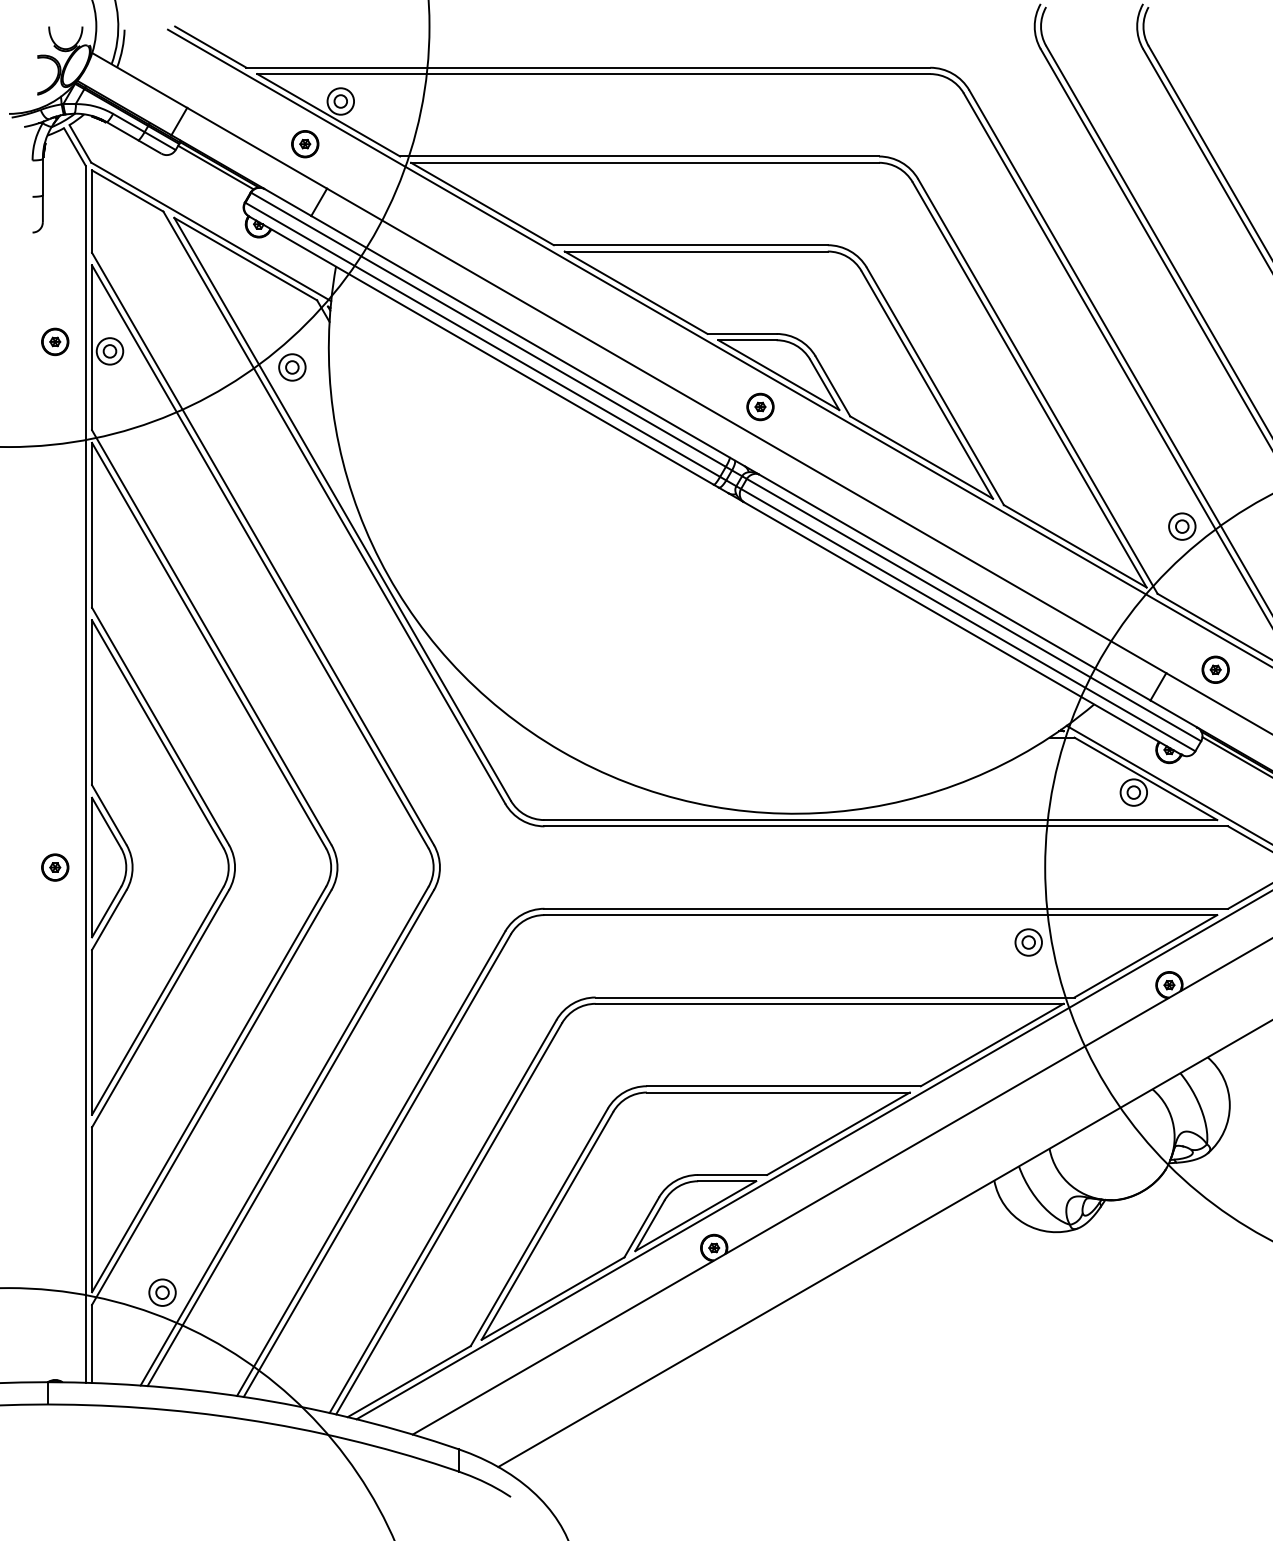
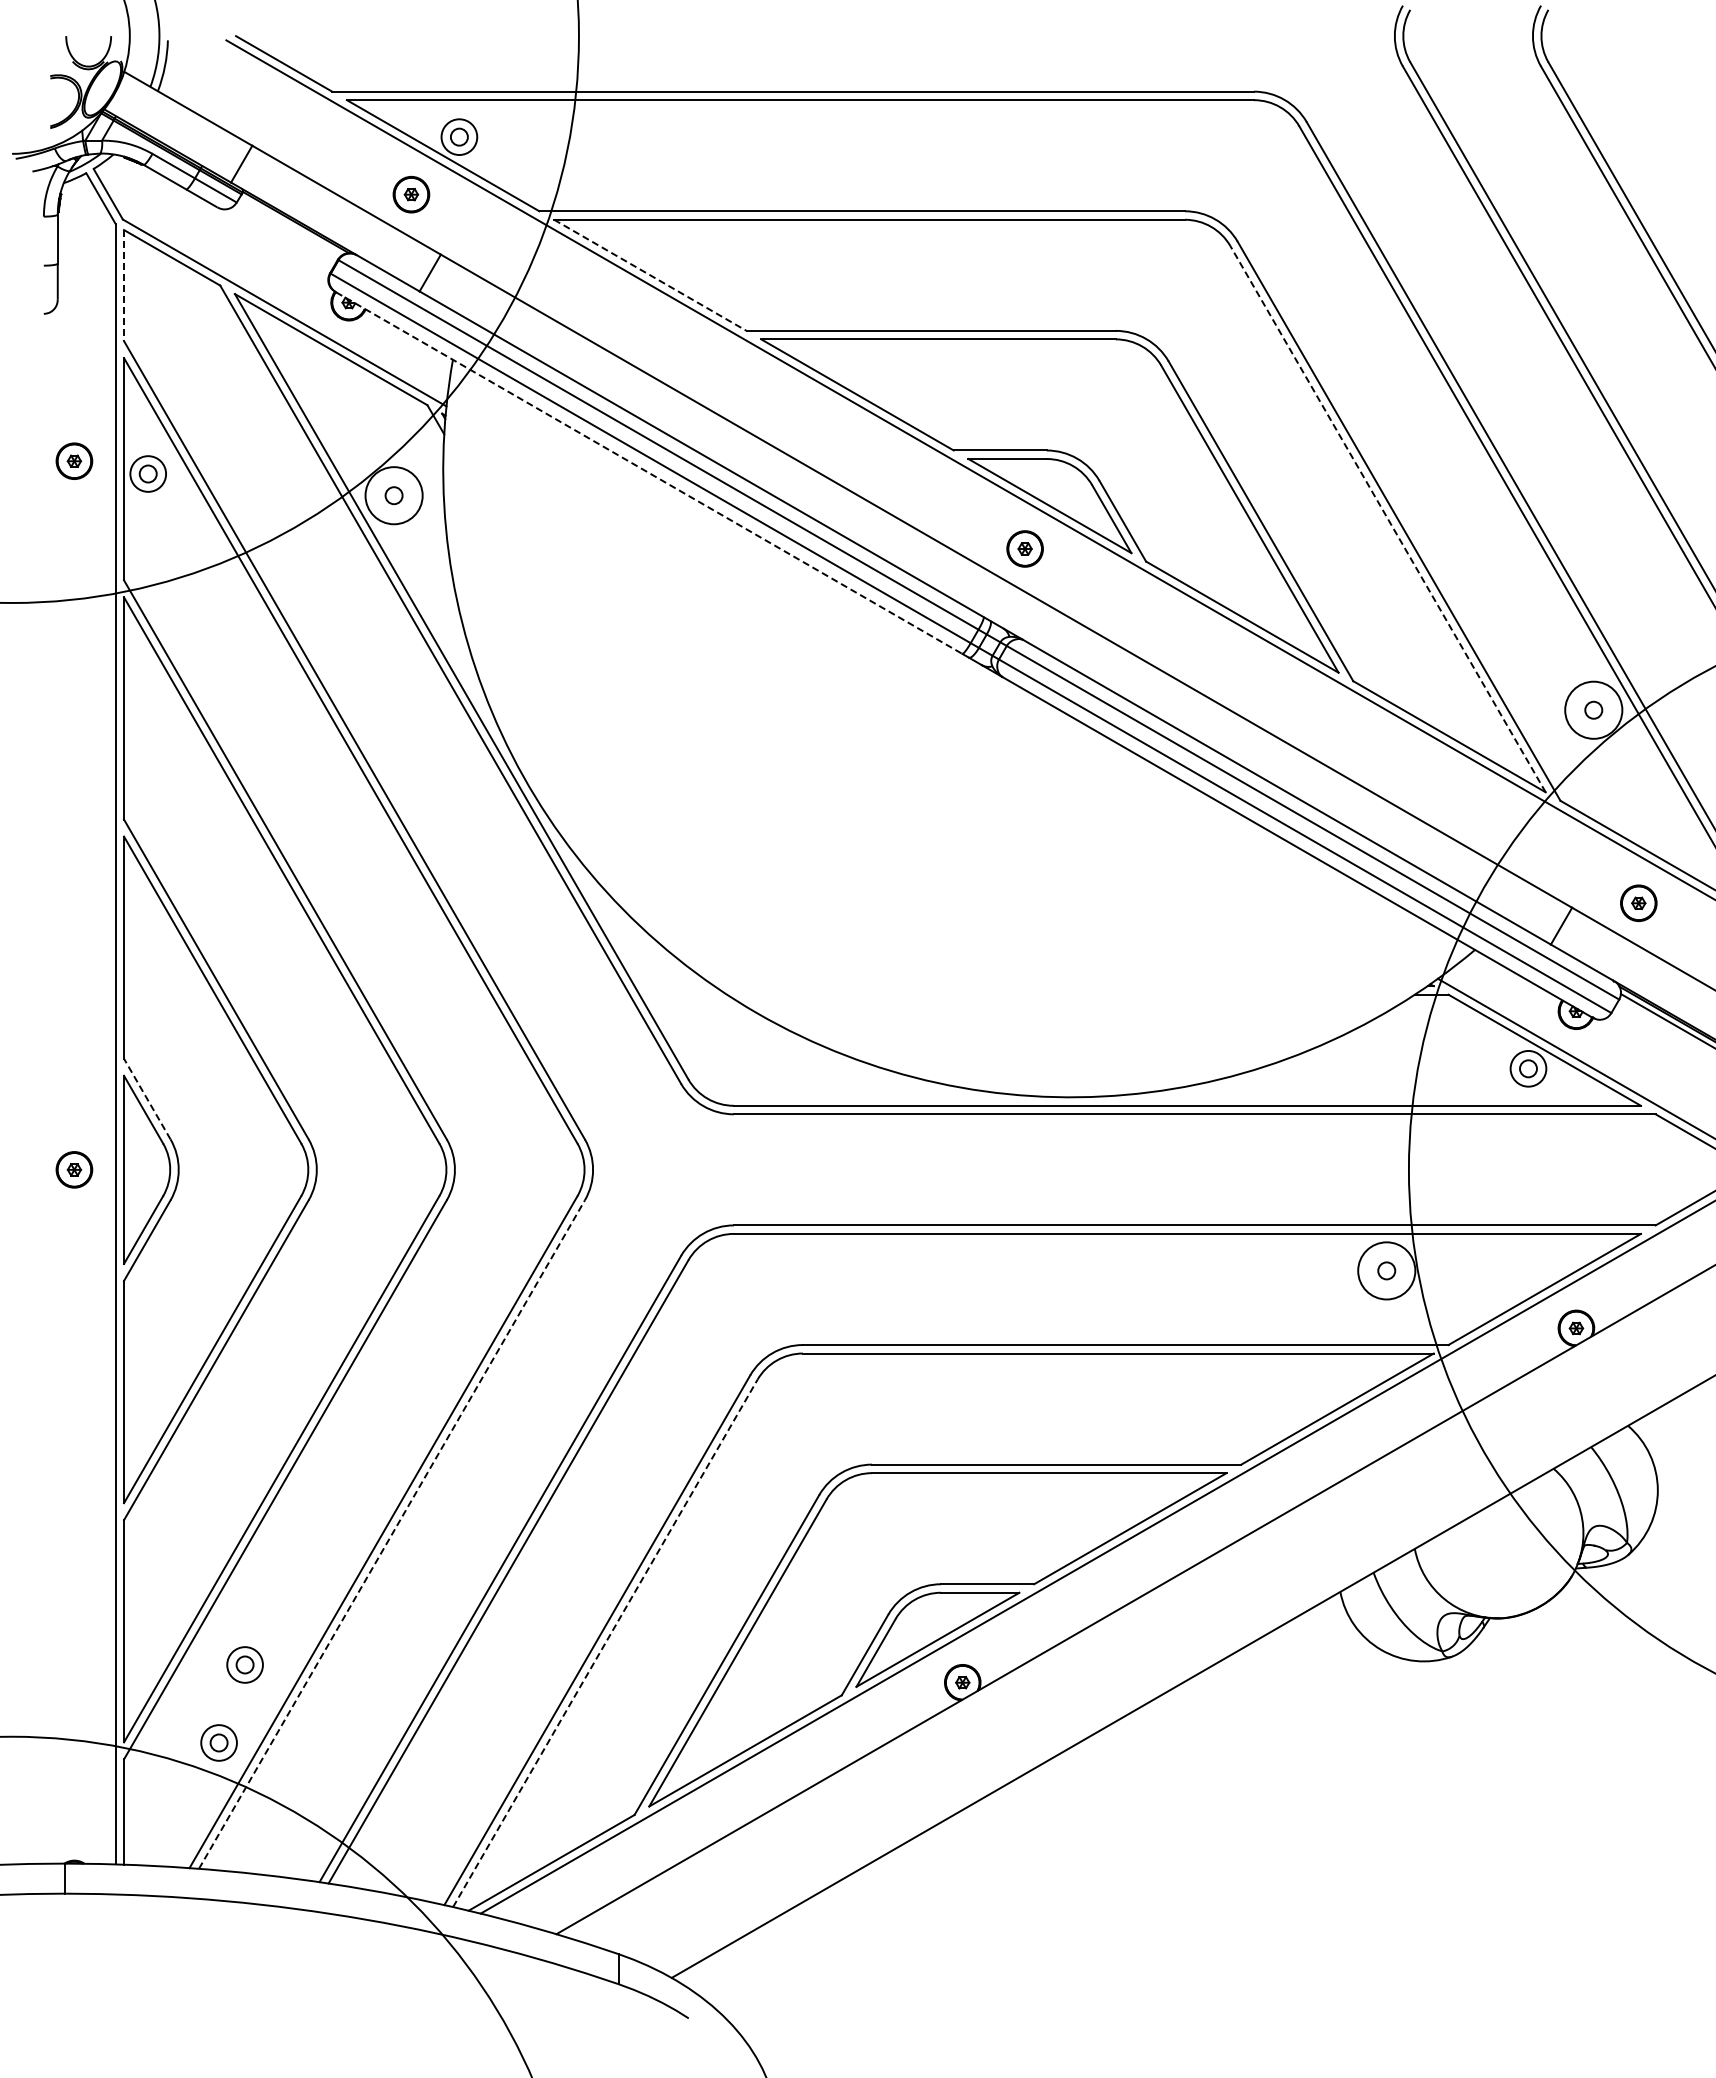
line: (215, 167) -> (290, 225), removed
line: (482, 204) -> (650, 275), solid -> dashed
line: (92, 211) -> (124, 285), solid -> dashed
line: (481, 351) -> (649, 473), solid -> dashed
circle: (291, 367) -> (393, 495), size x1.6
line: (1029, 384) -> (1387, 518), solid -> dashed
circle: (1182, 526) -> (1593, 710), size x1.6
line: (109, 815) -> (147, 1099), solid -> dashed
circle: (1028, 942) -> (1386, 1270), size x1.6
line: (290, 1138) -> (391, 1534), solid -> dashed
line: (449, 1218) -> (605, 1642), solid -> dashed
part: (181, 1234) -> (244, 1664), added

